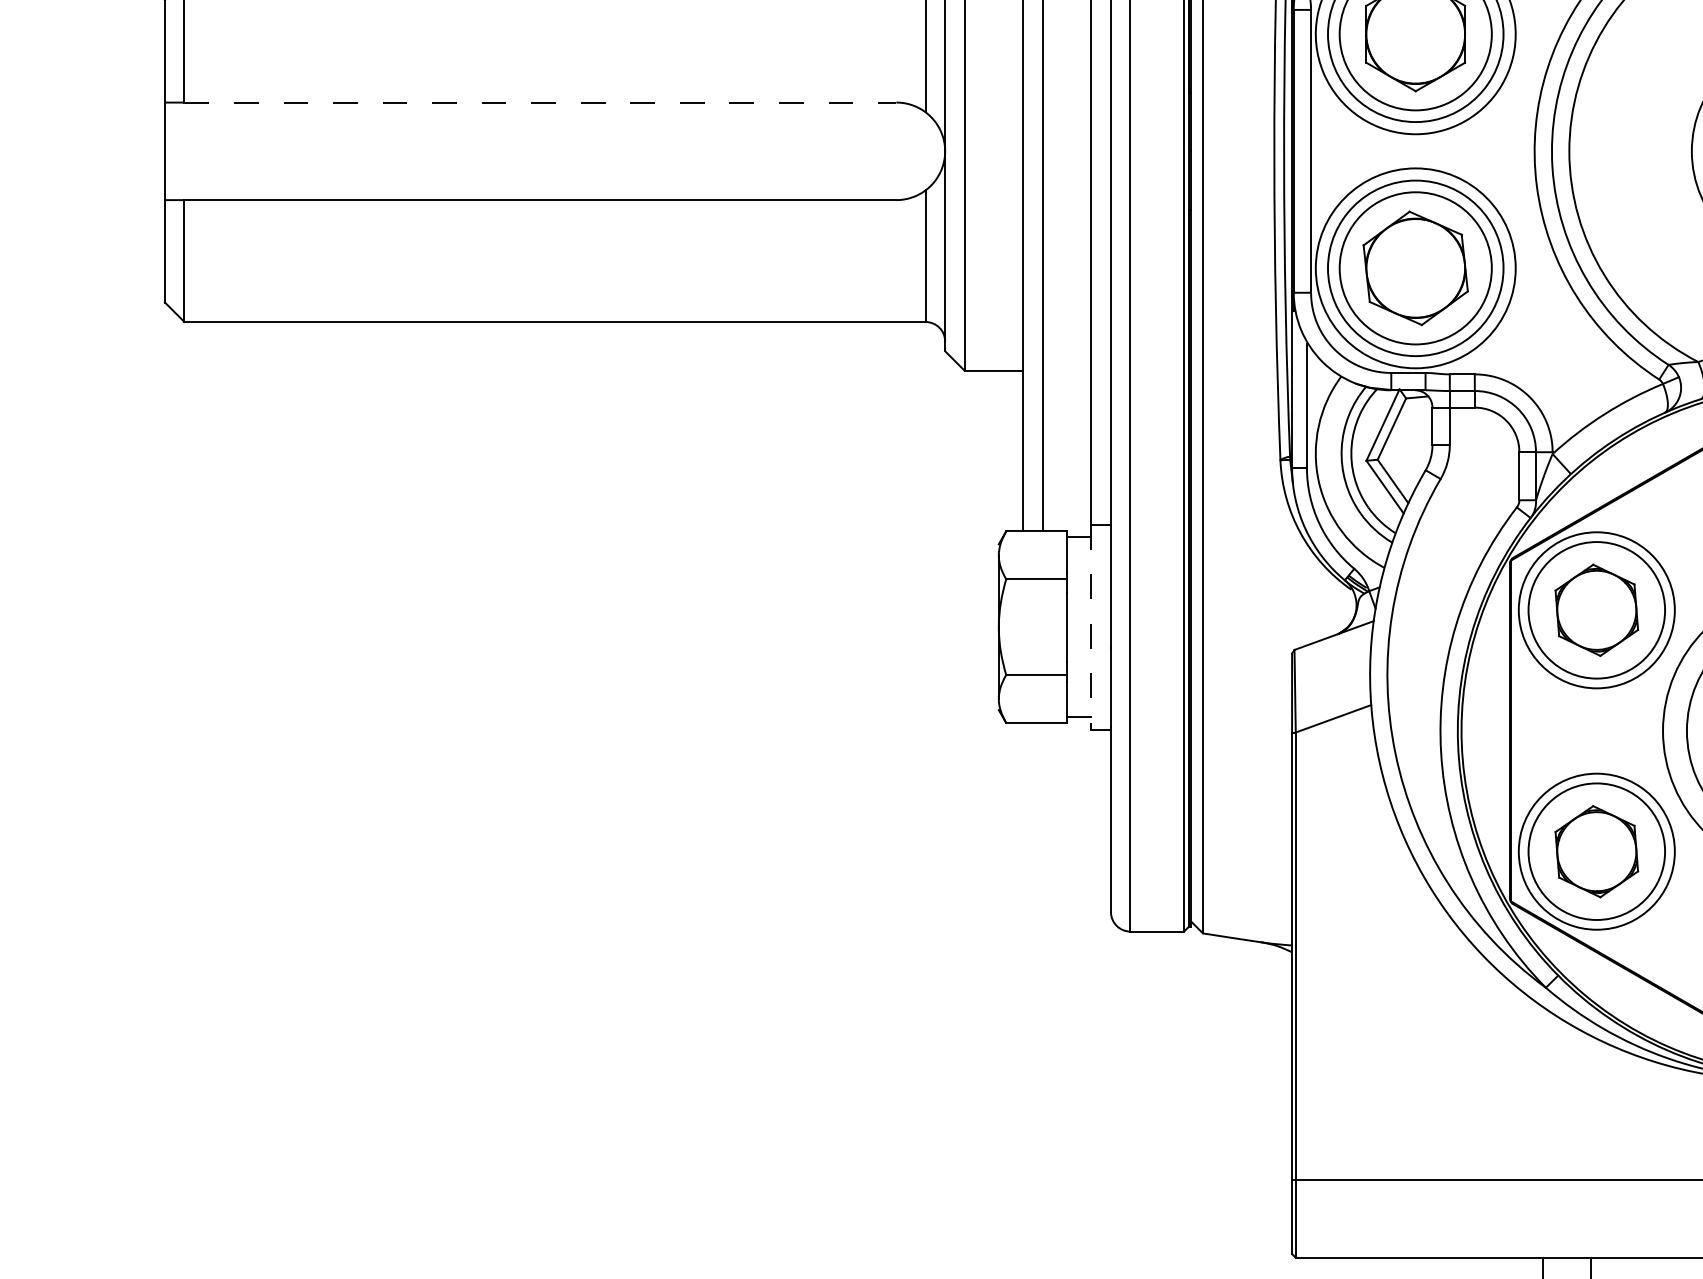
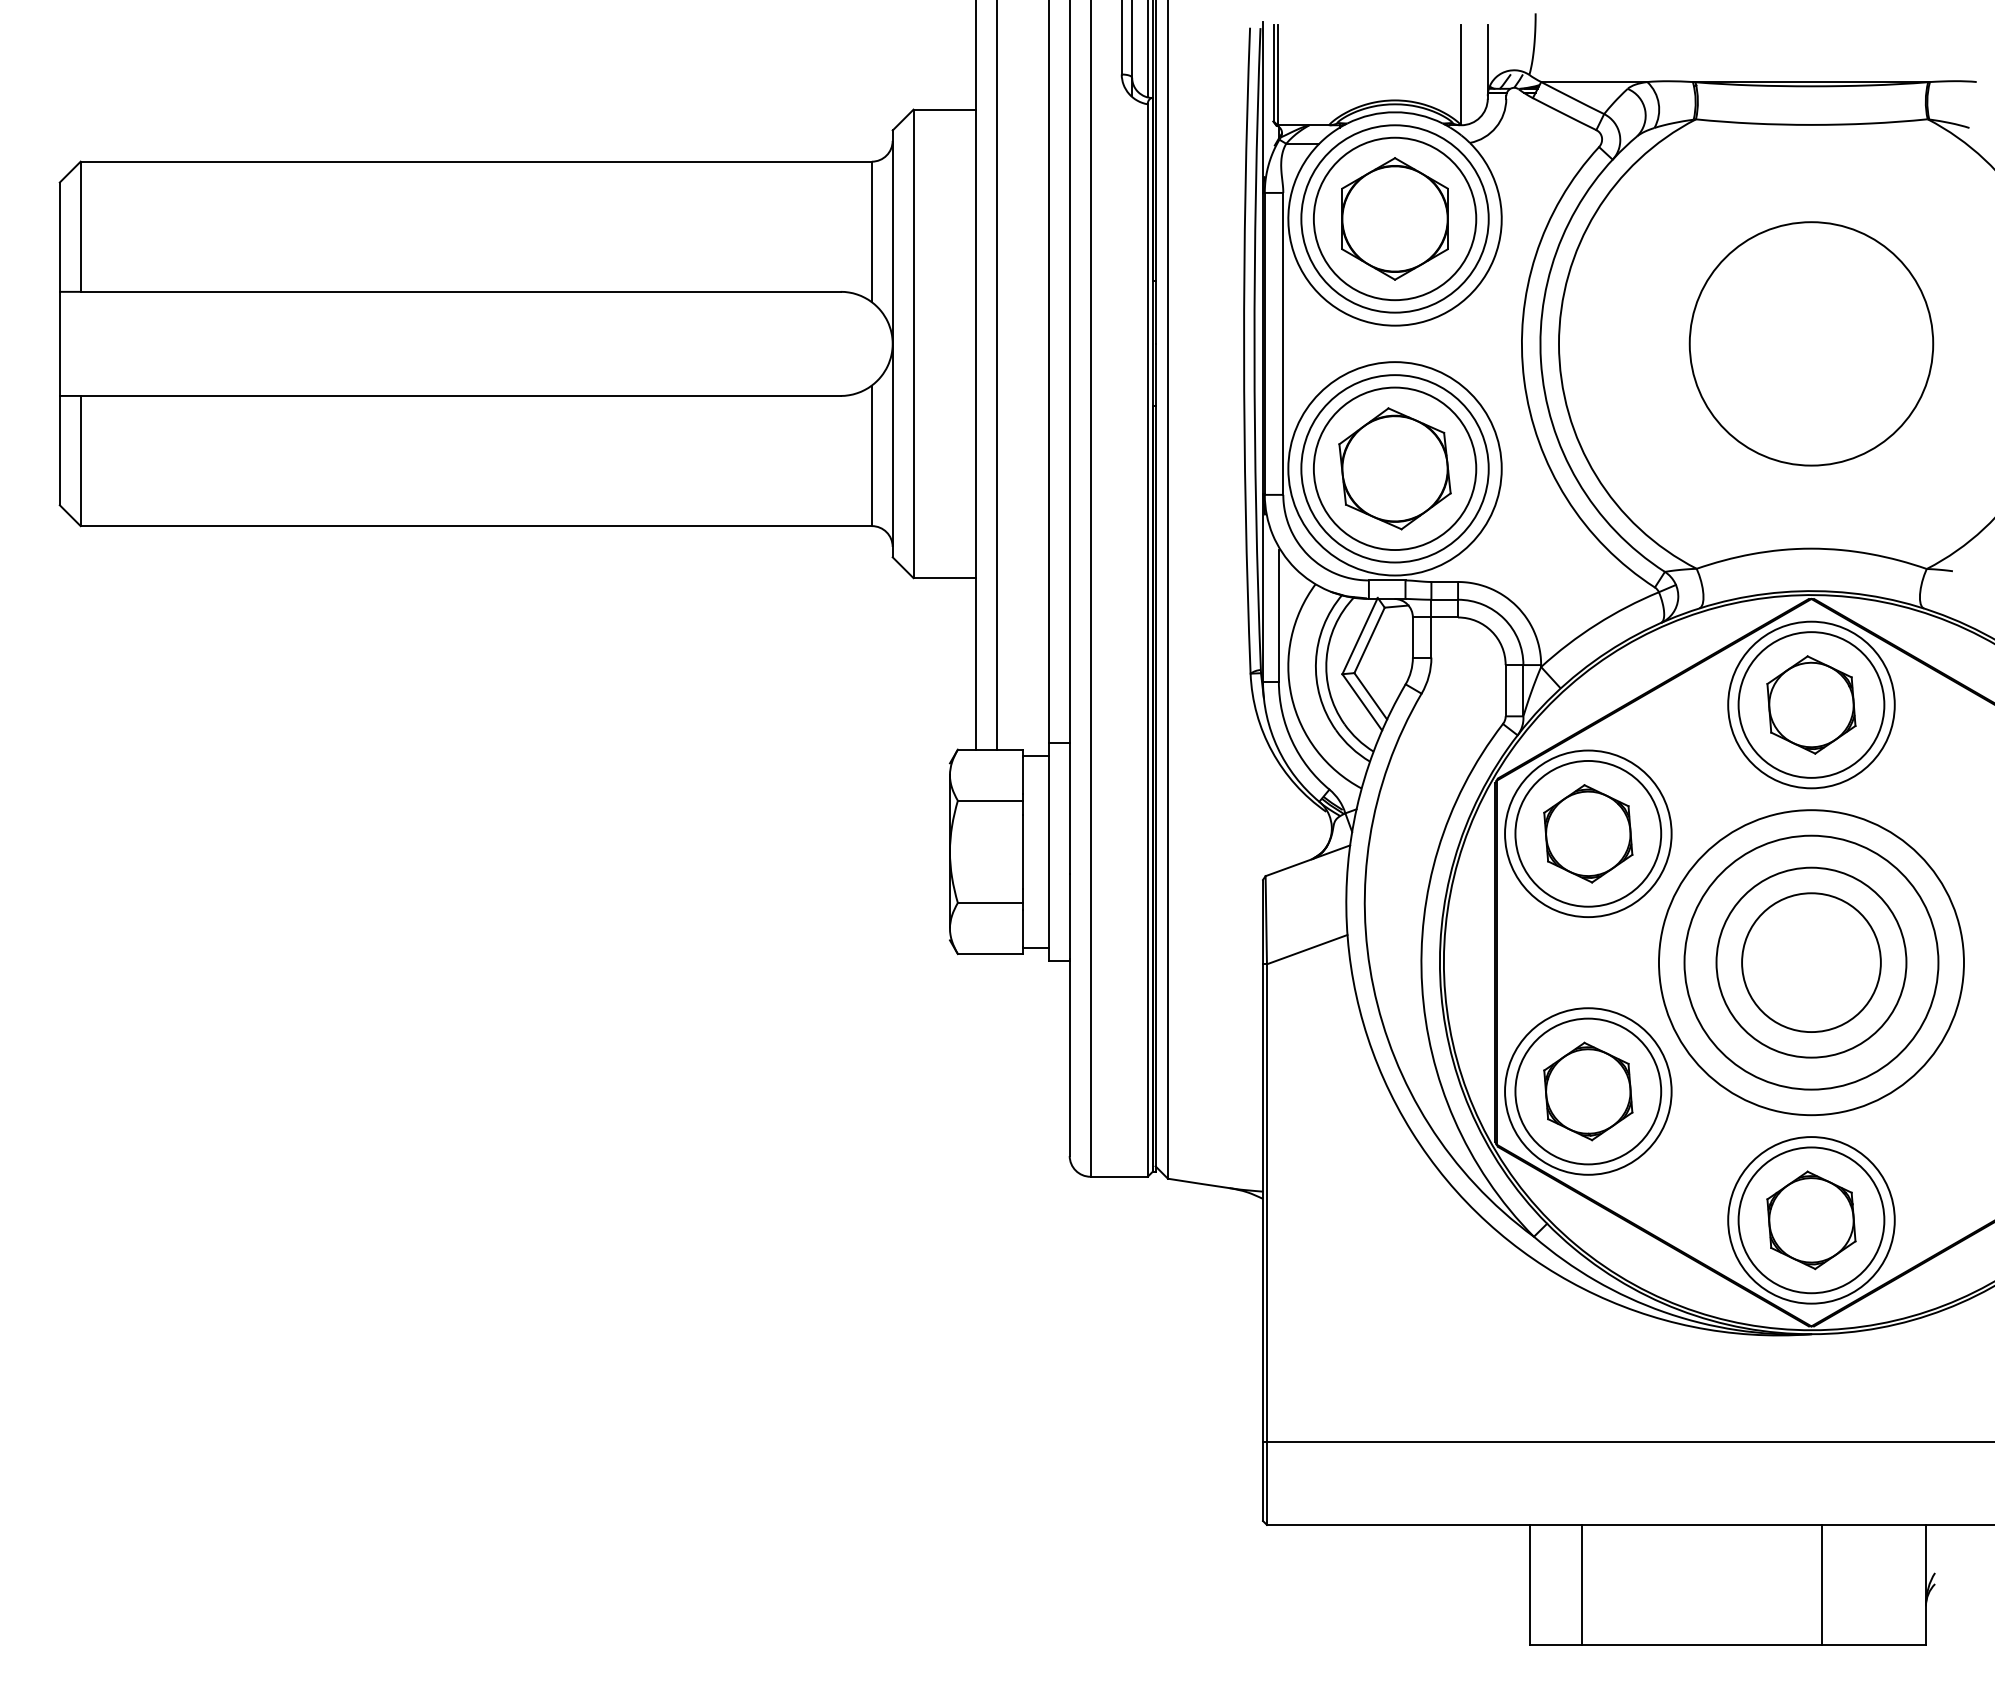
line: (540, 102) -> (460, 291), dashed -> solid
line: (1091, 627) -> (1048, 852), dashed -> solid

